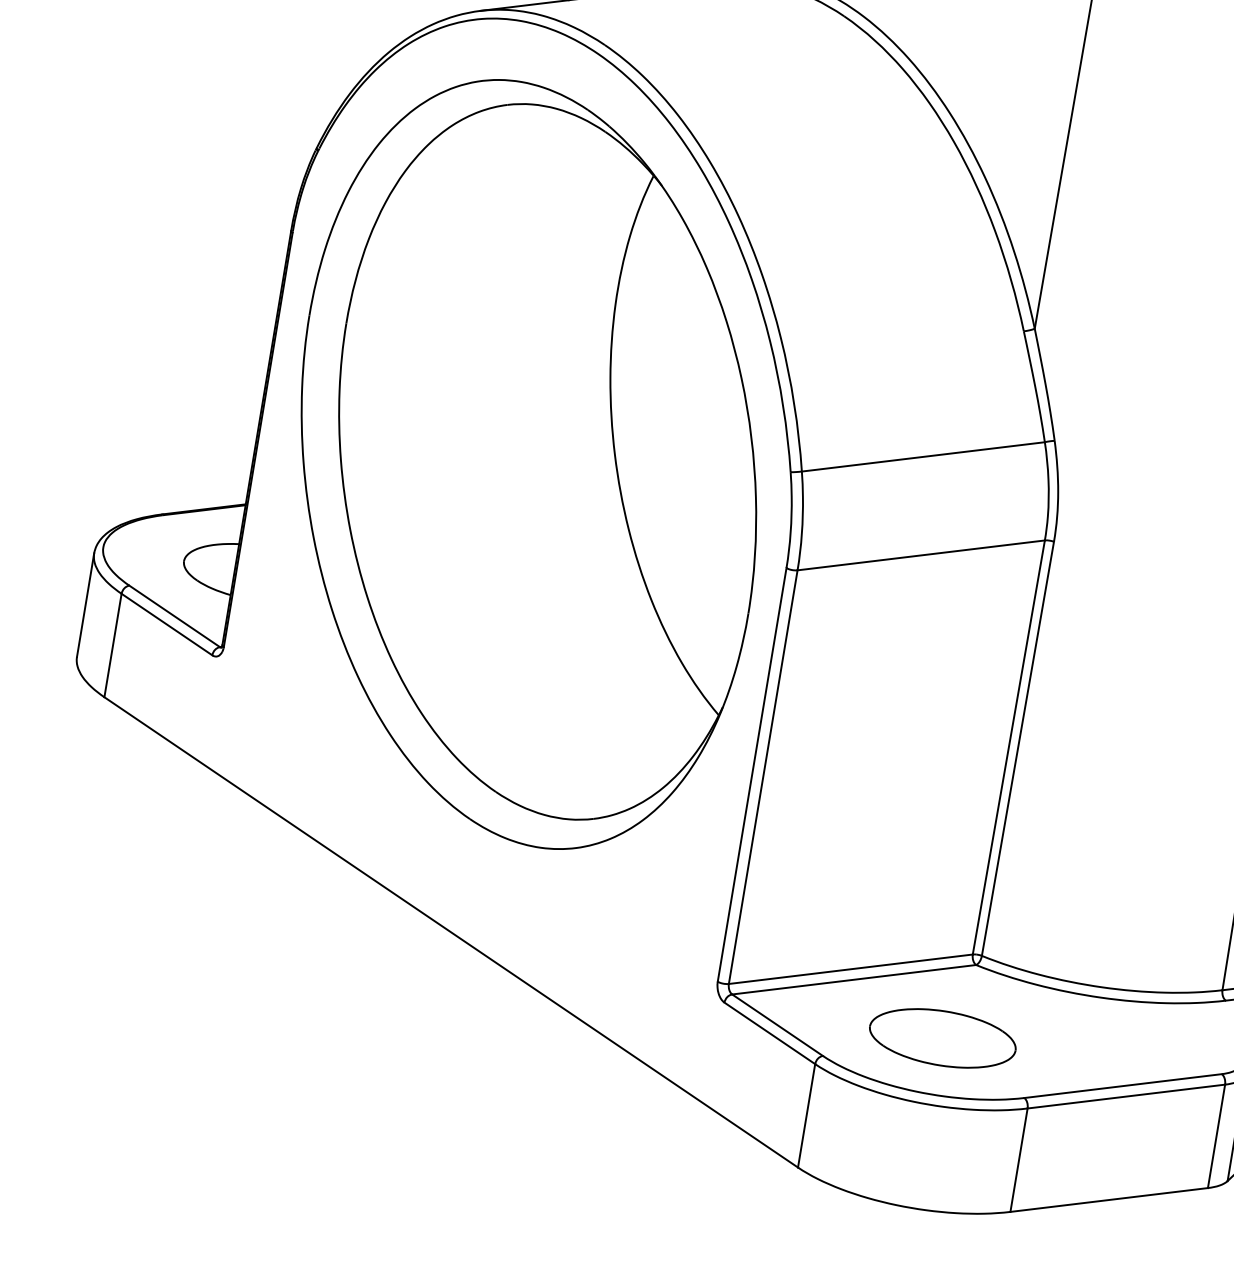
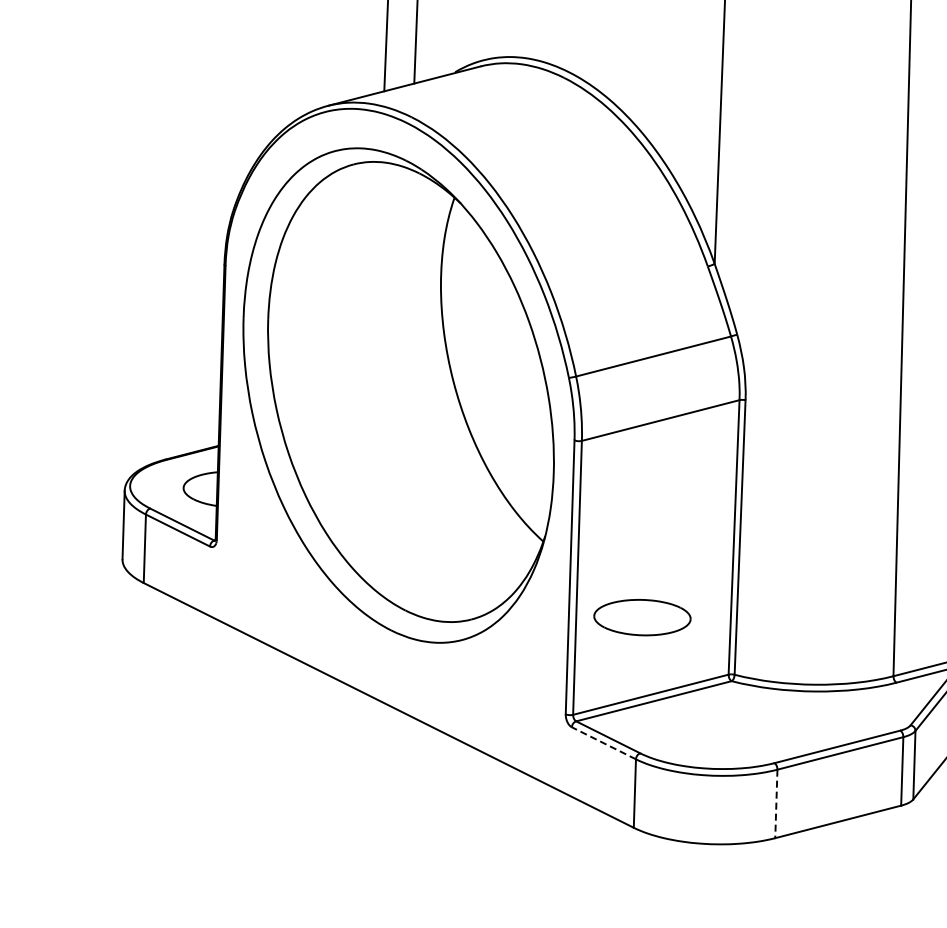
line: (769, 1033) -> (603, 743), solid -> dashed
part: (942, 1038) -> (642, 617), moved
line: (1019, 1161) -> (776, 804), solid -> dashed

